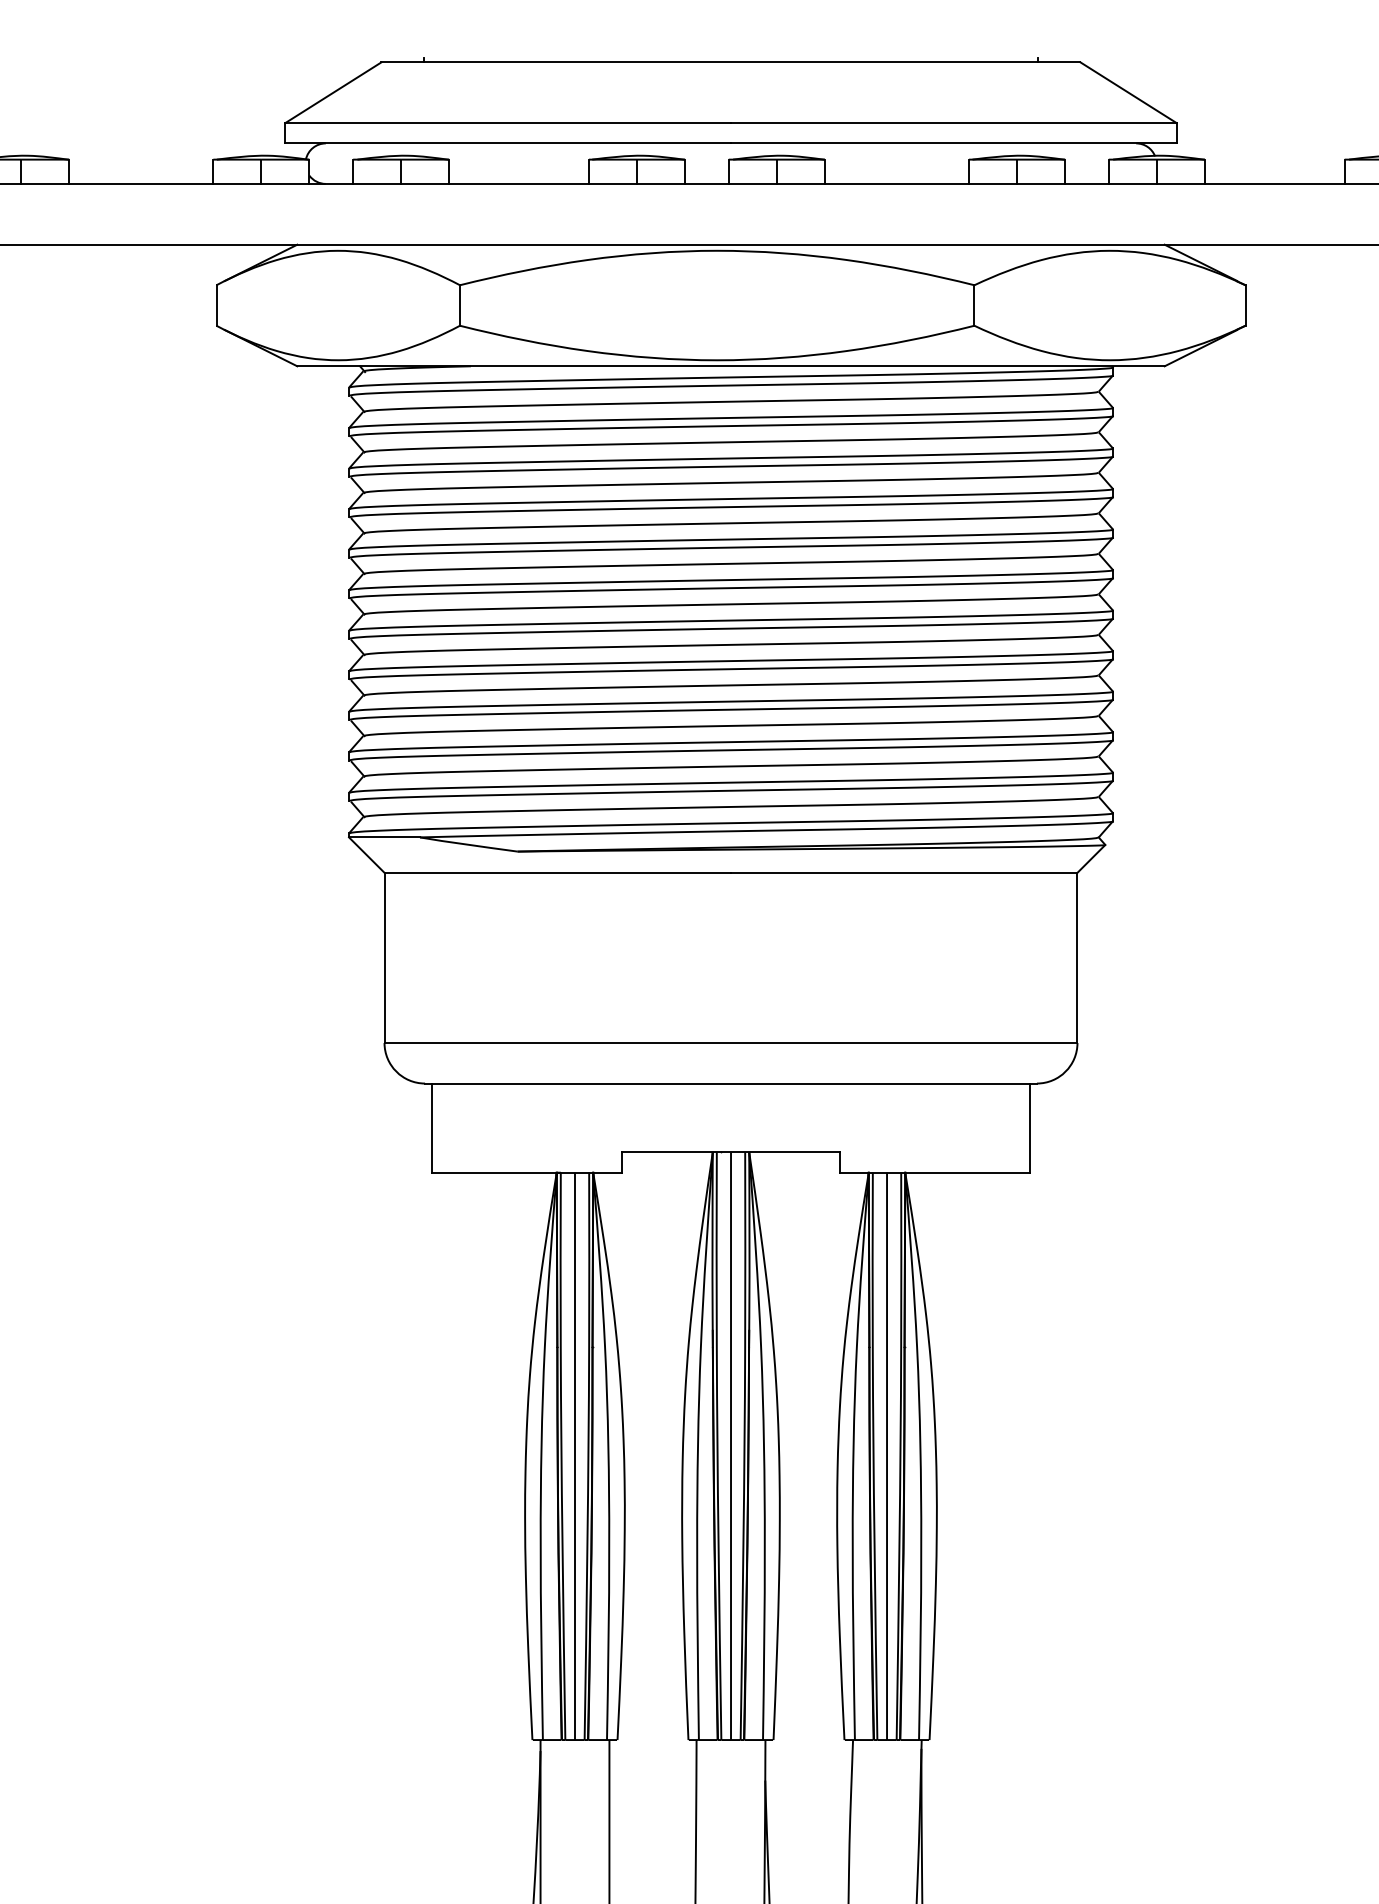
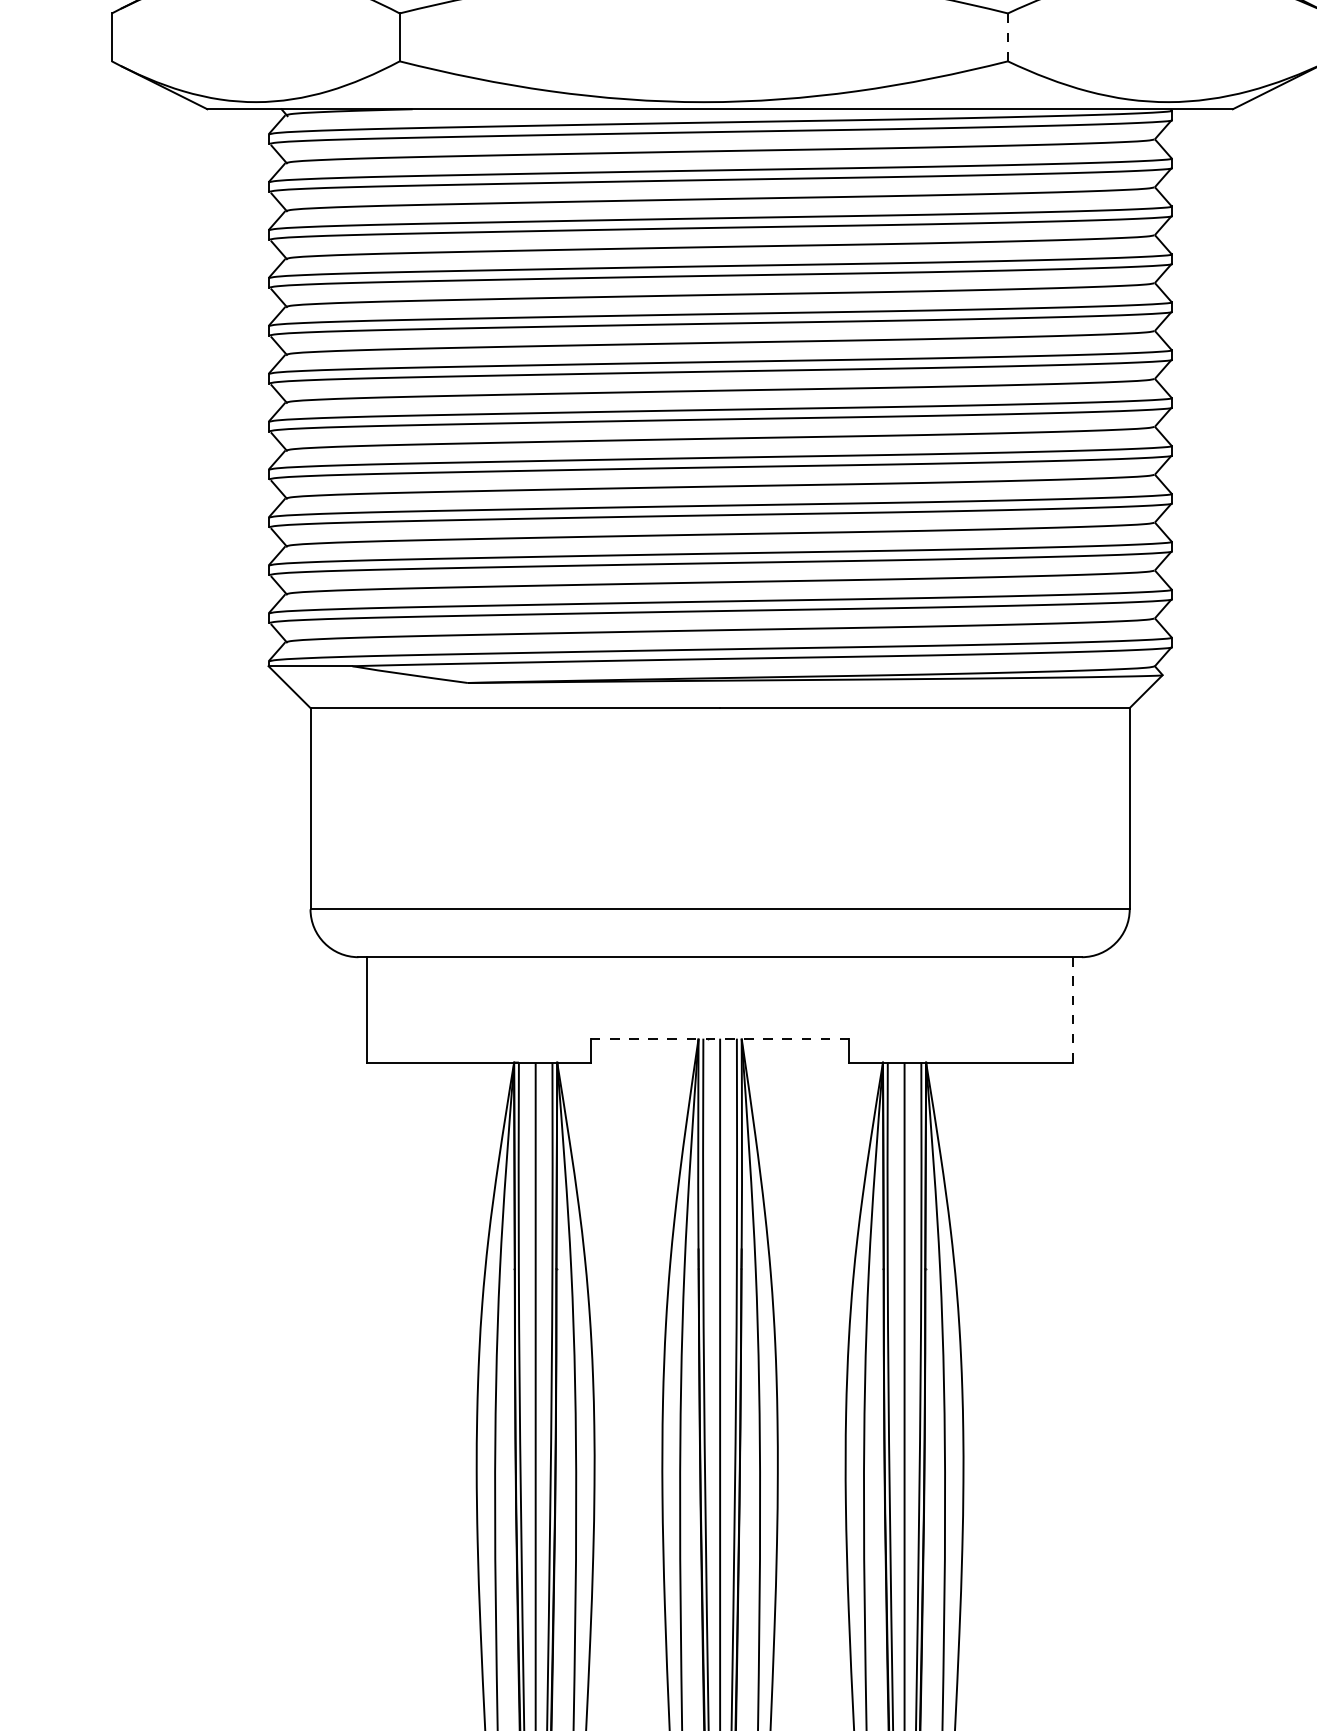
line: (974, 306) -> (1007, 38), solid -> dashed
line: (1029, 1128) -> (1073, 1010), solid -> dashed
line: (730, 1152) -> (719, 1038), solid -> dashed

